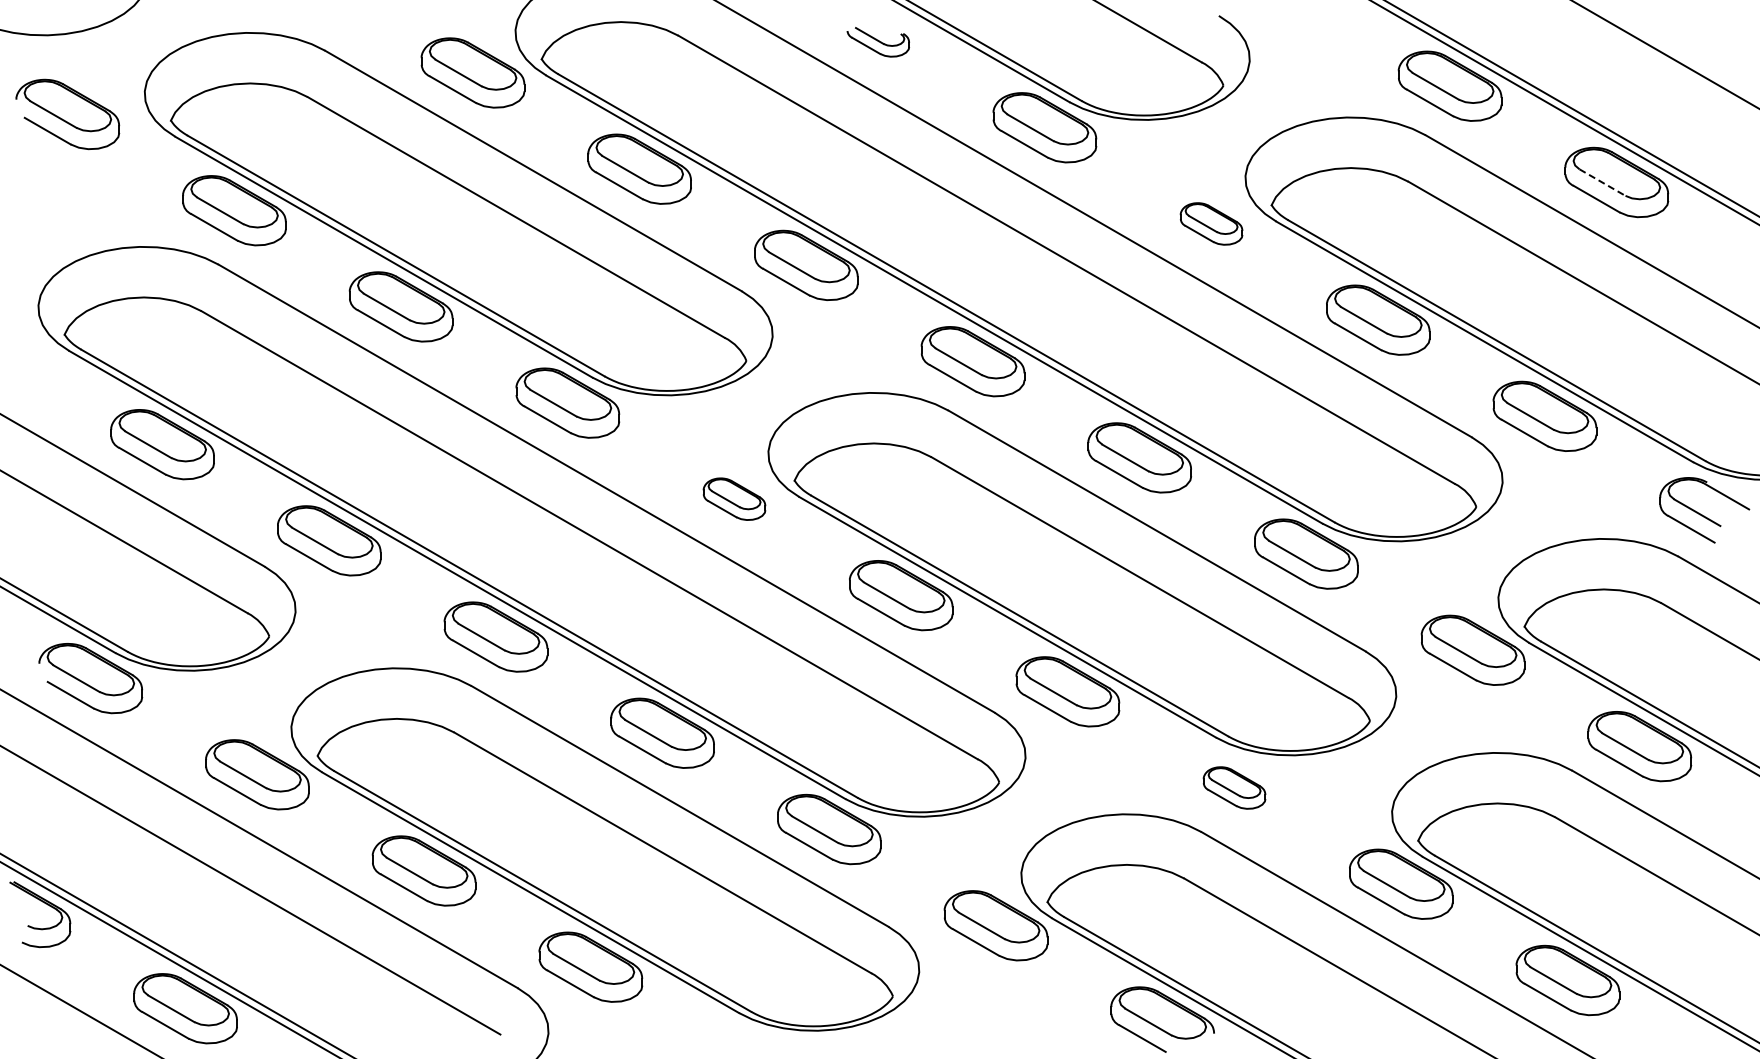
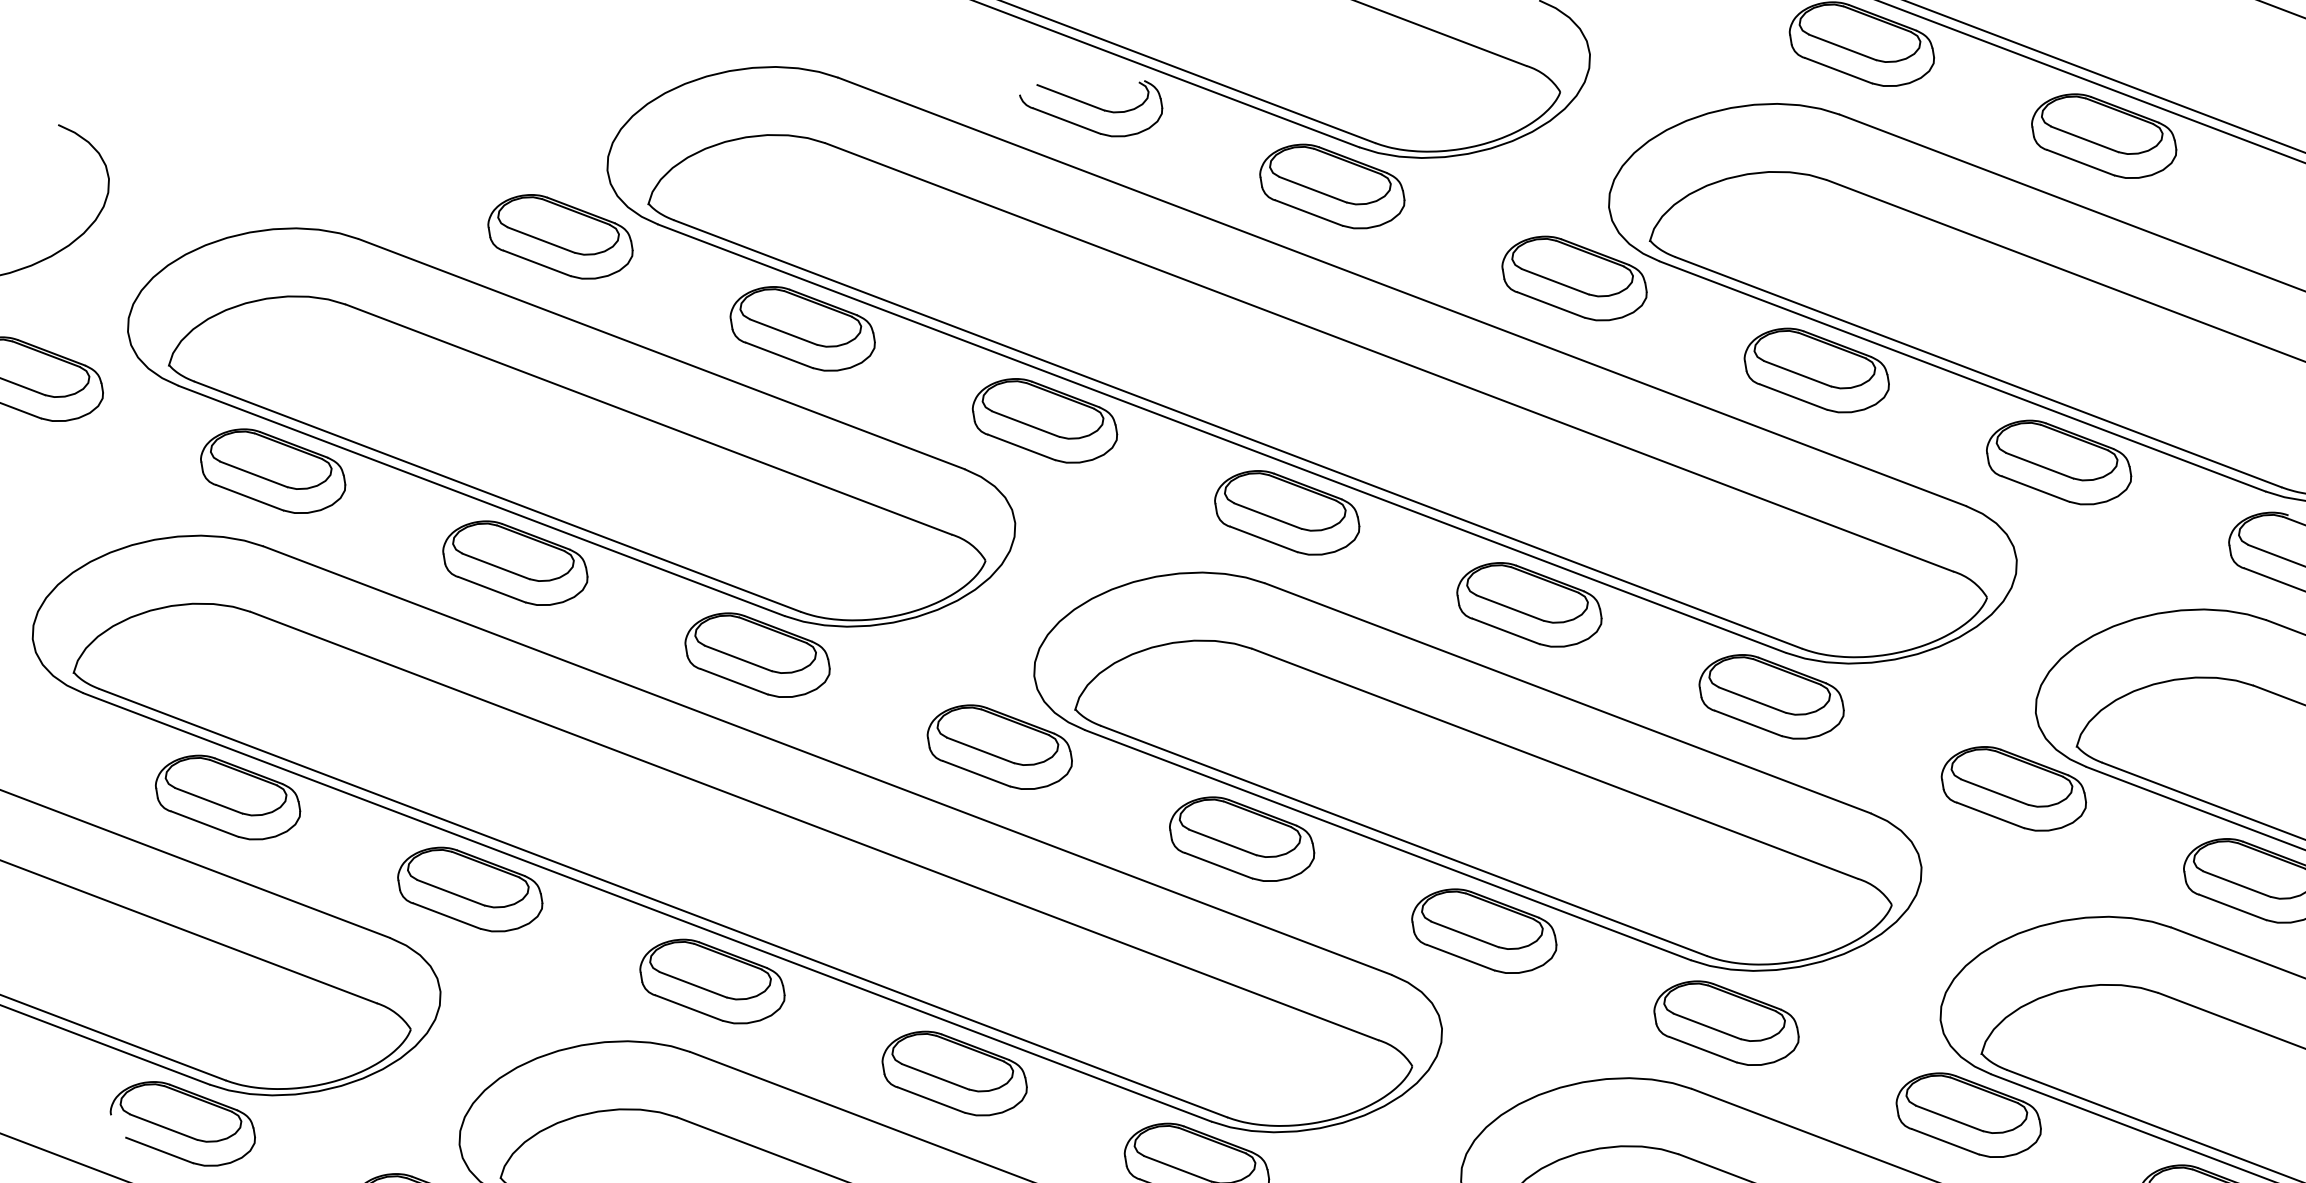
part: (878, 42) -> (1092, 109), size x1.67
line: (1602, 182) -> (2084, 139), dashed -> solid
part: (1211, 223) -> (1574, 277), size x1.67
part: (734, 498) -> (999, 746), size x1.67
part: (1234, 787) -> (1726, 1022), size x1.67

